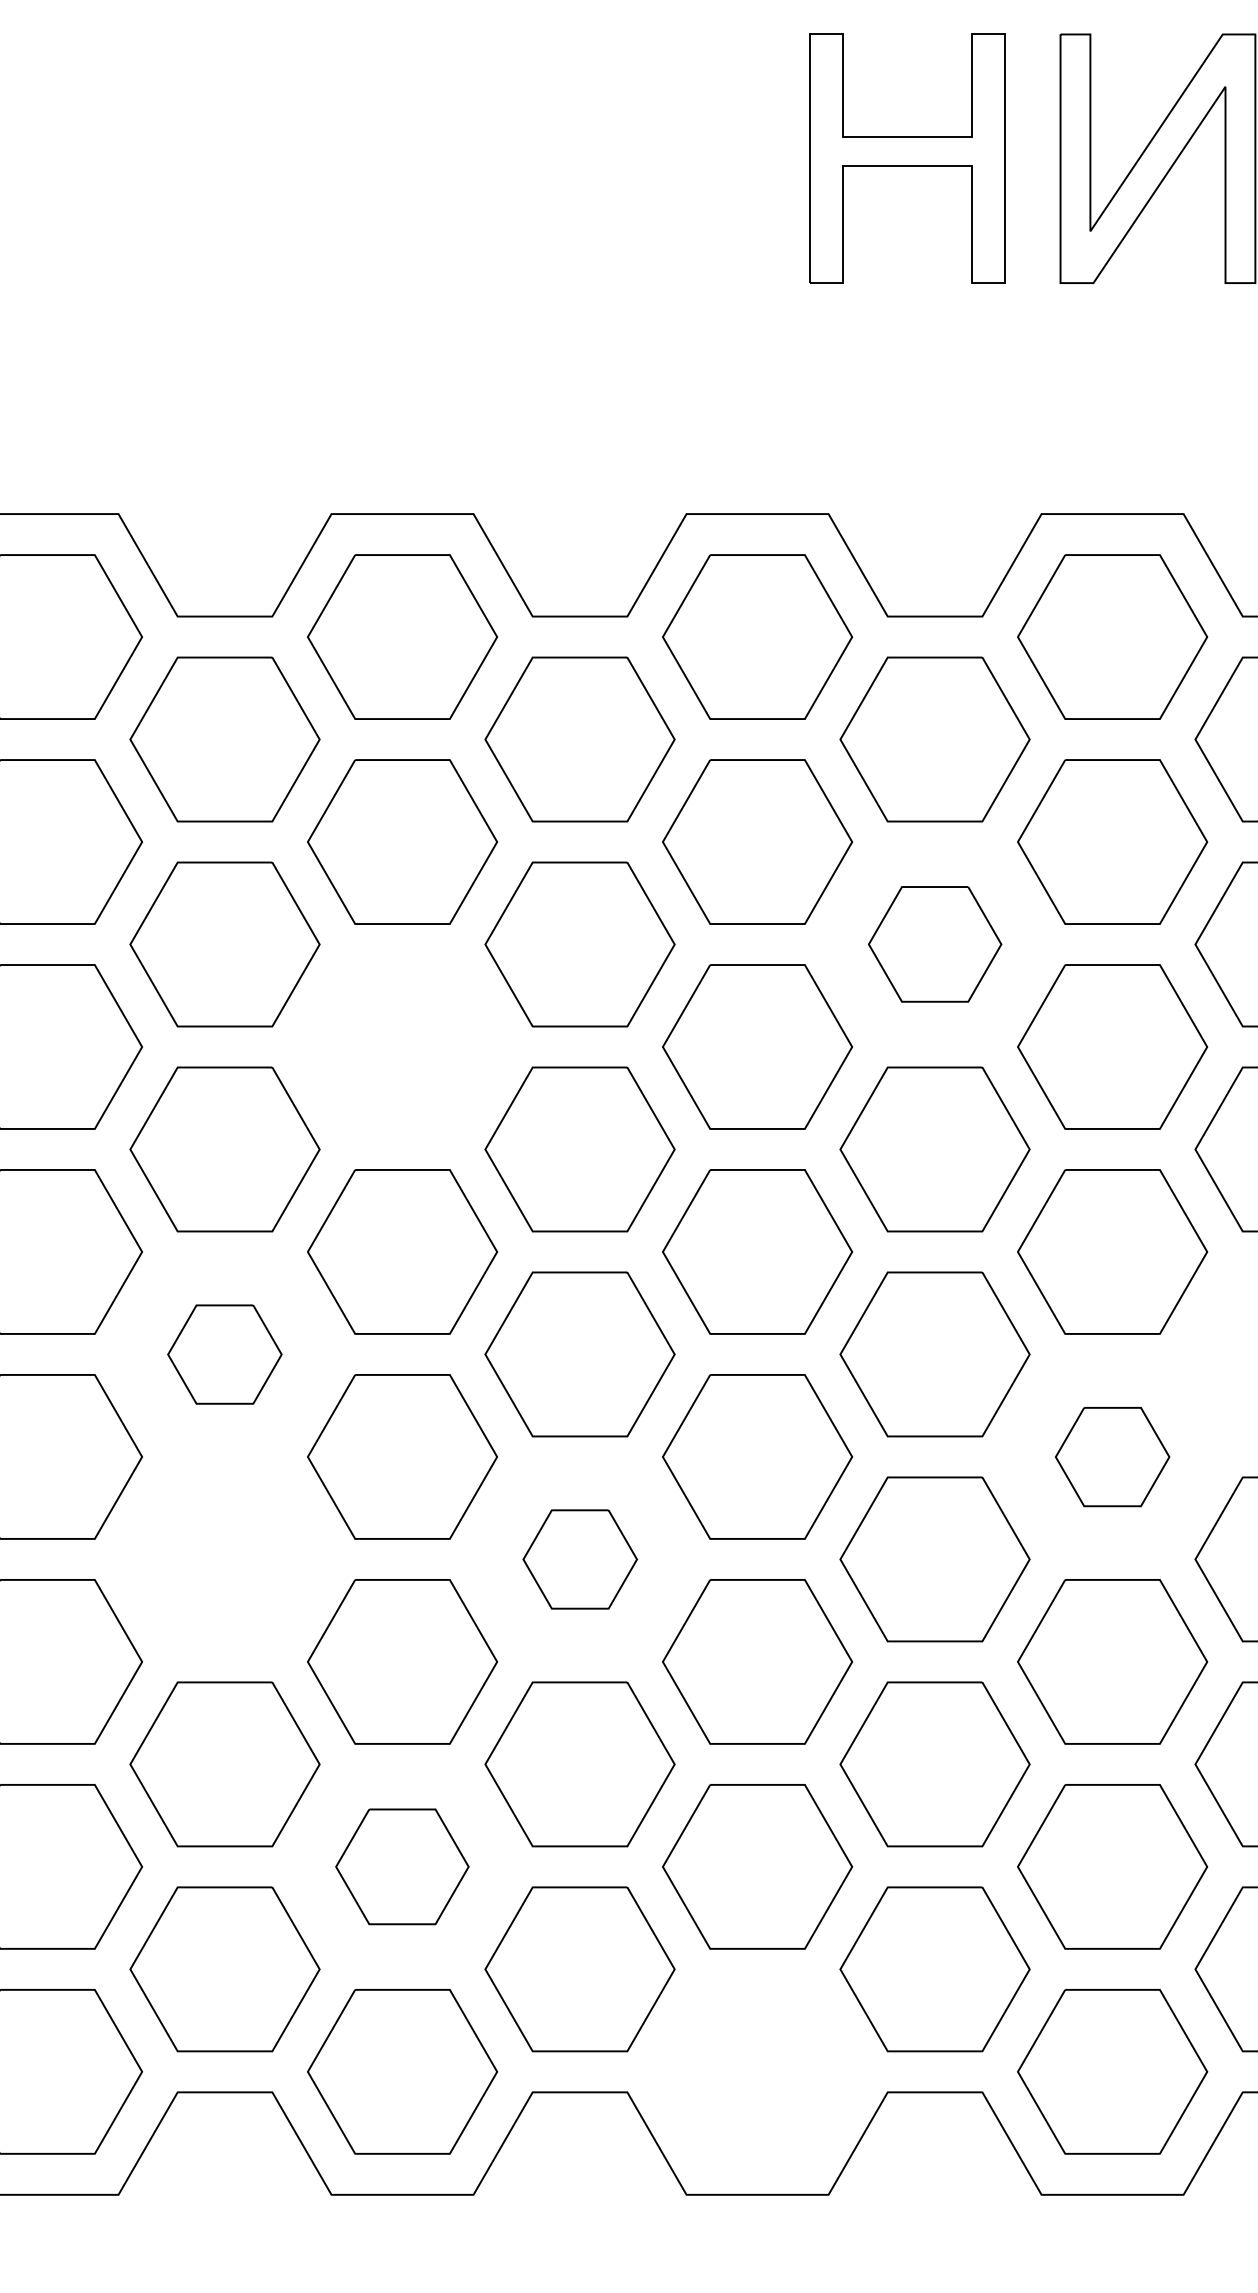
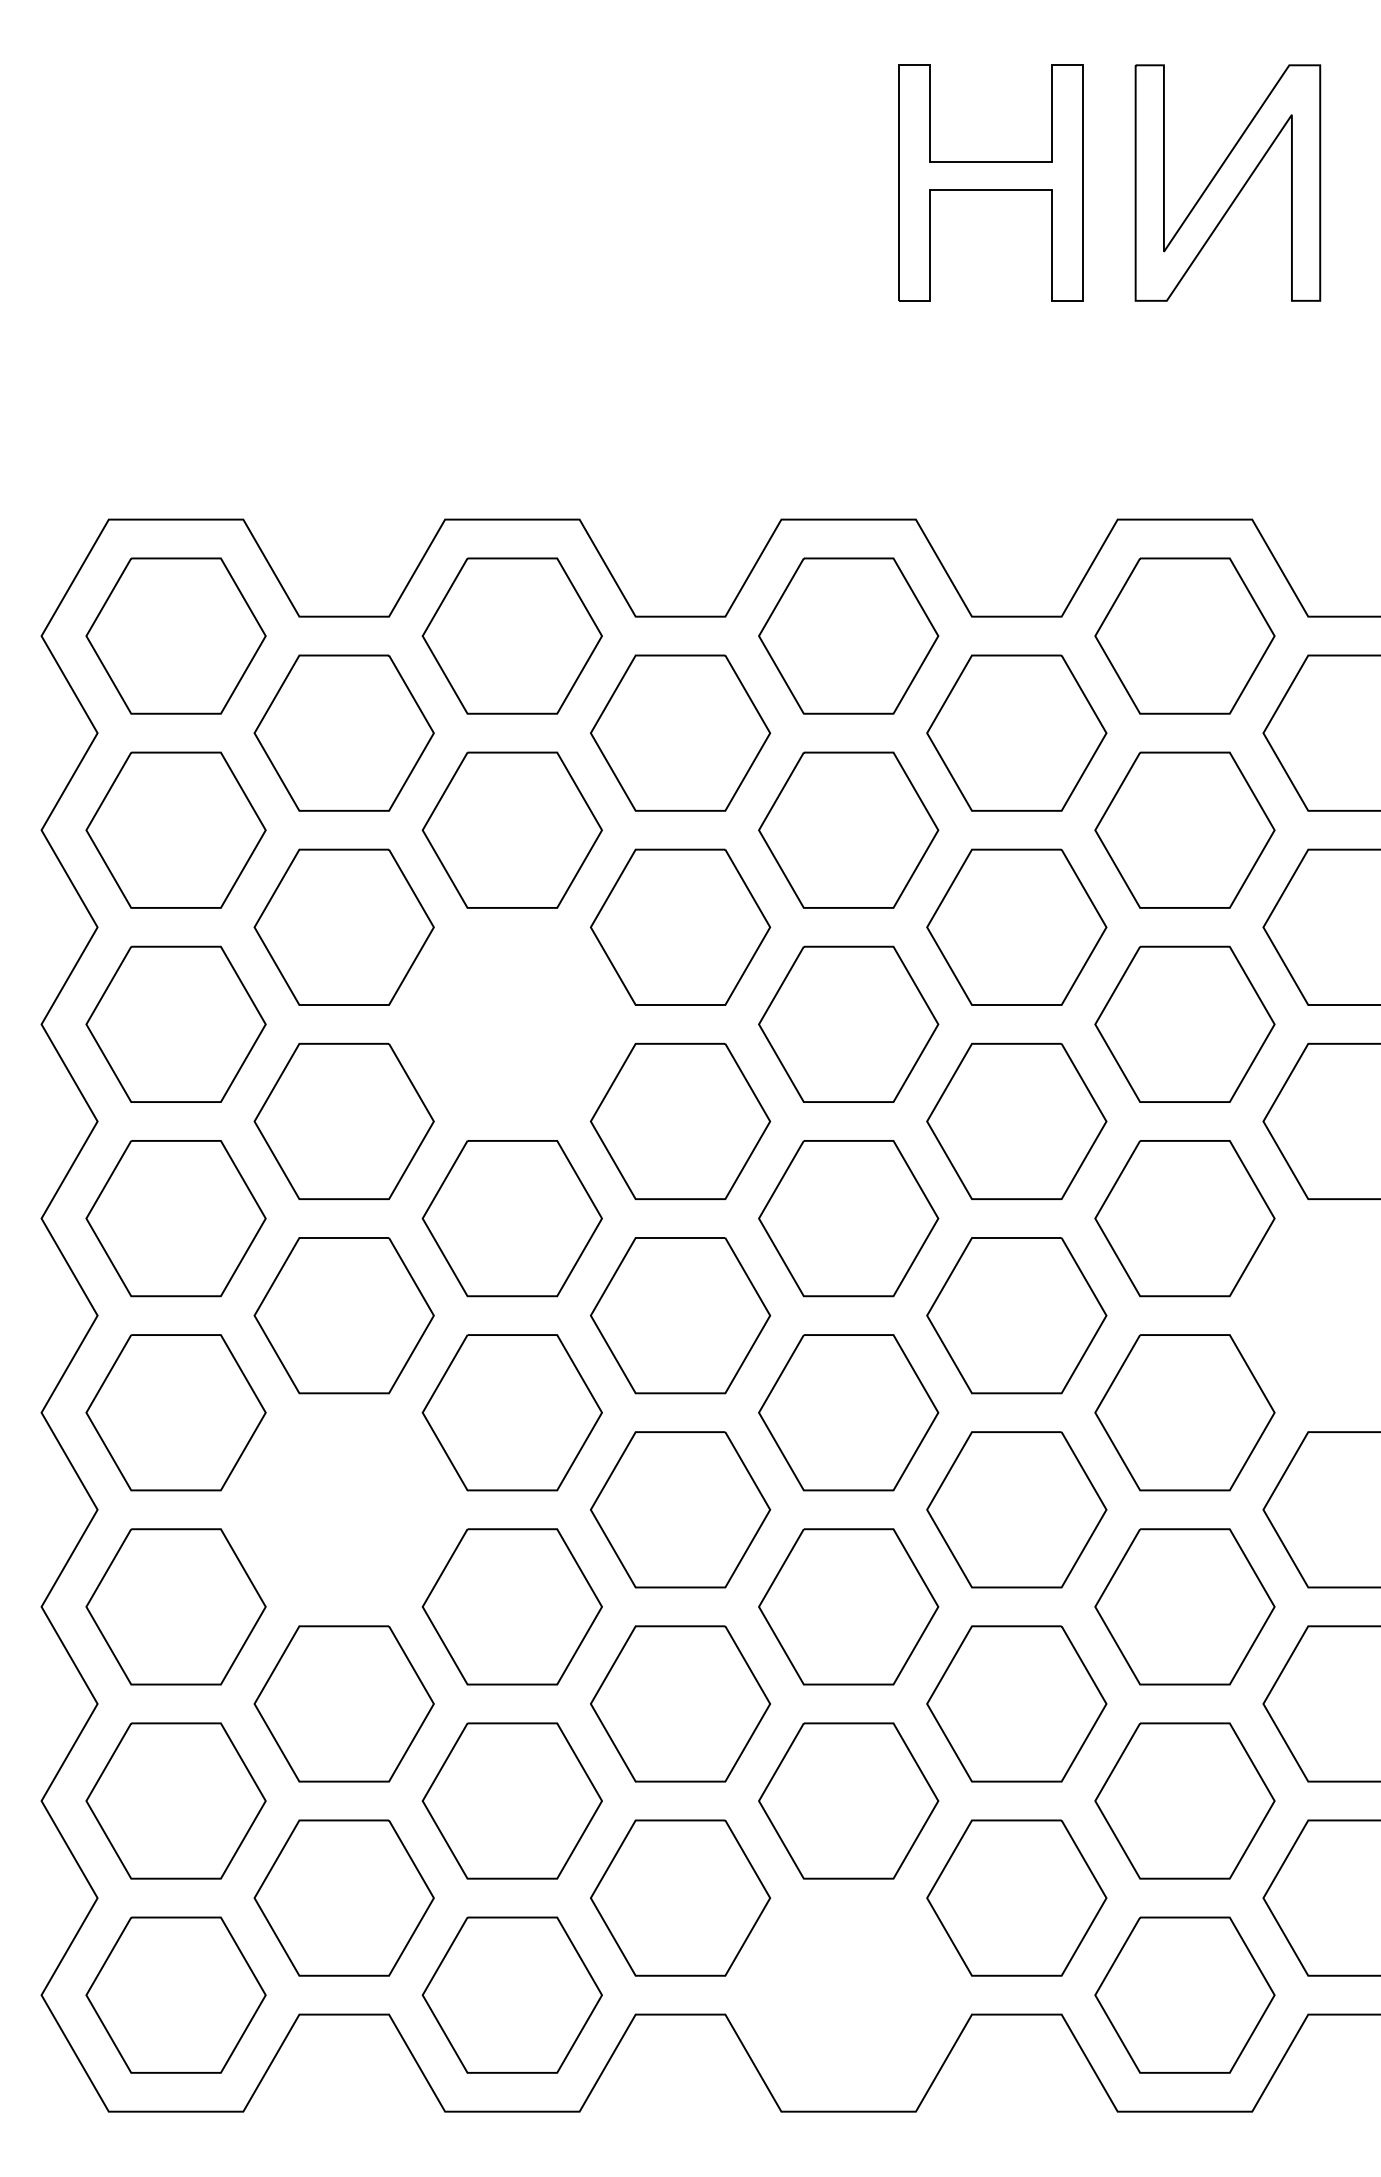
part: (934, 943) -> (1016, 926), size x1.43
part: (224, 1354) -> (343, 1315), size x1.67
part: (1112, 1456) -> (1184, 1412), size x1.67
part: (580, 1559) -> (680, 1509), size x1.67
part: (401, 1866) -> (511, 1800), size x1.43

